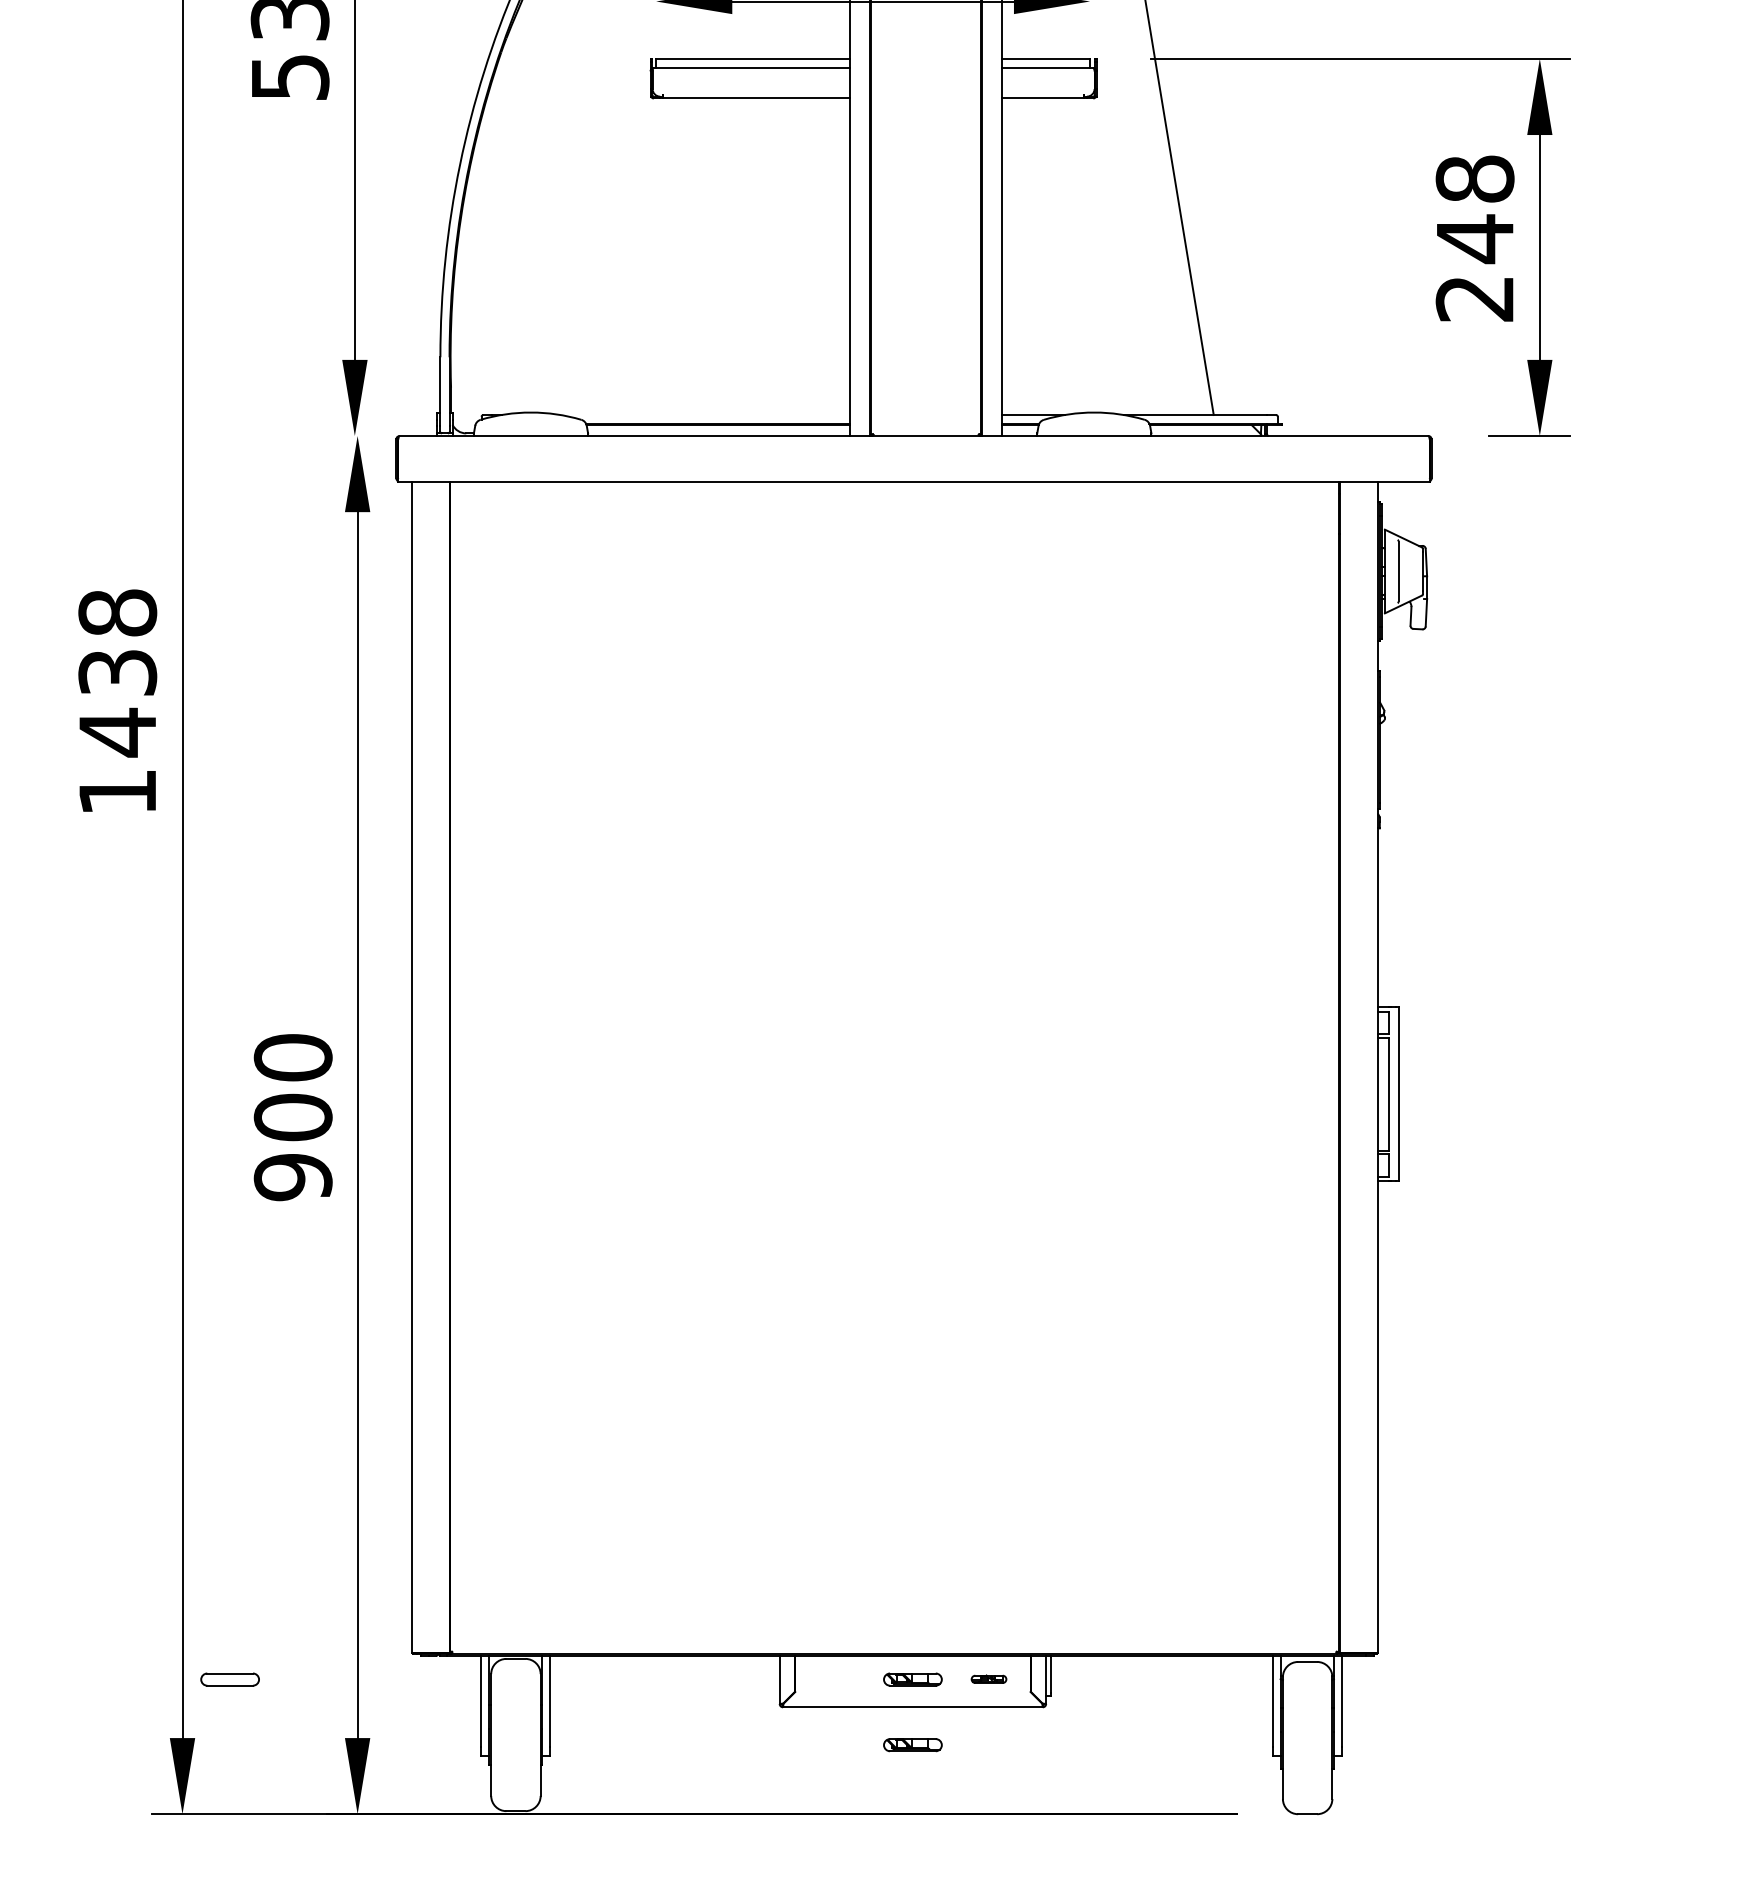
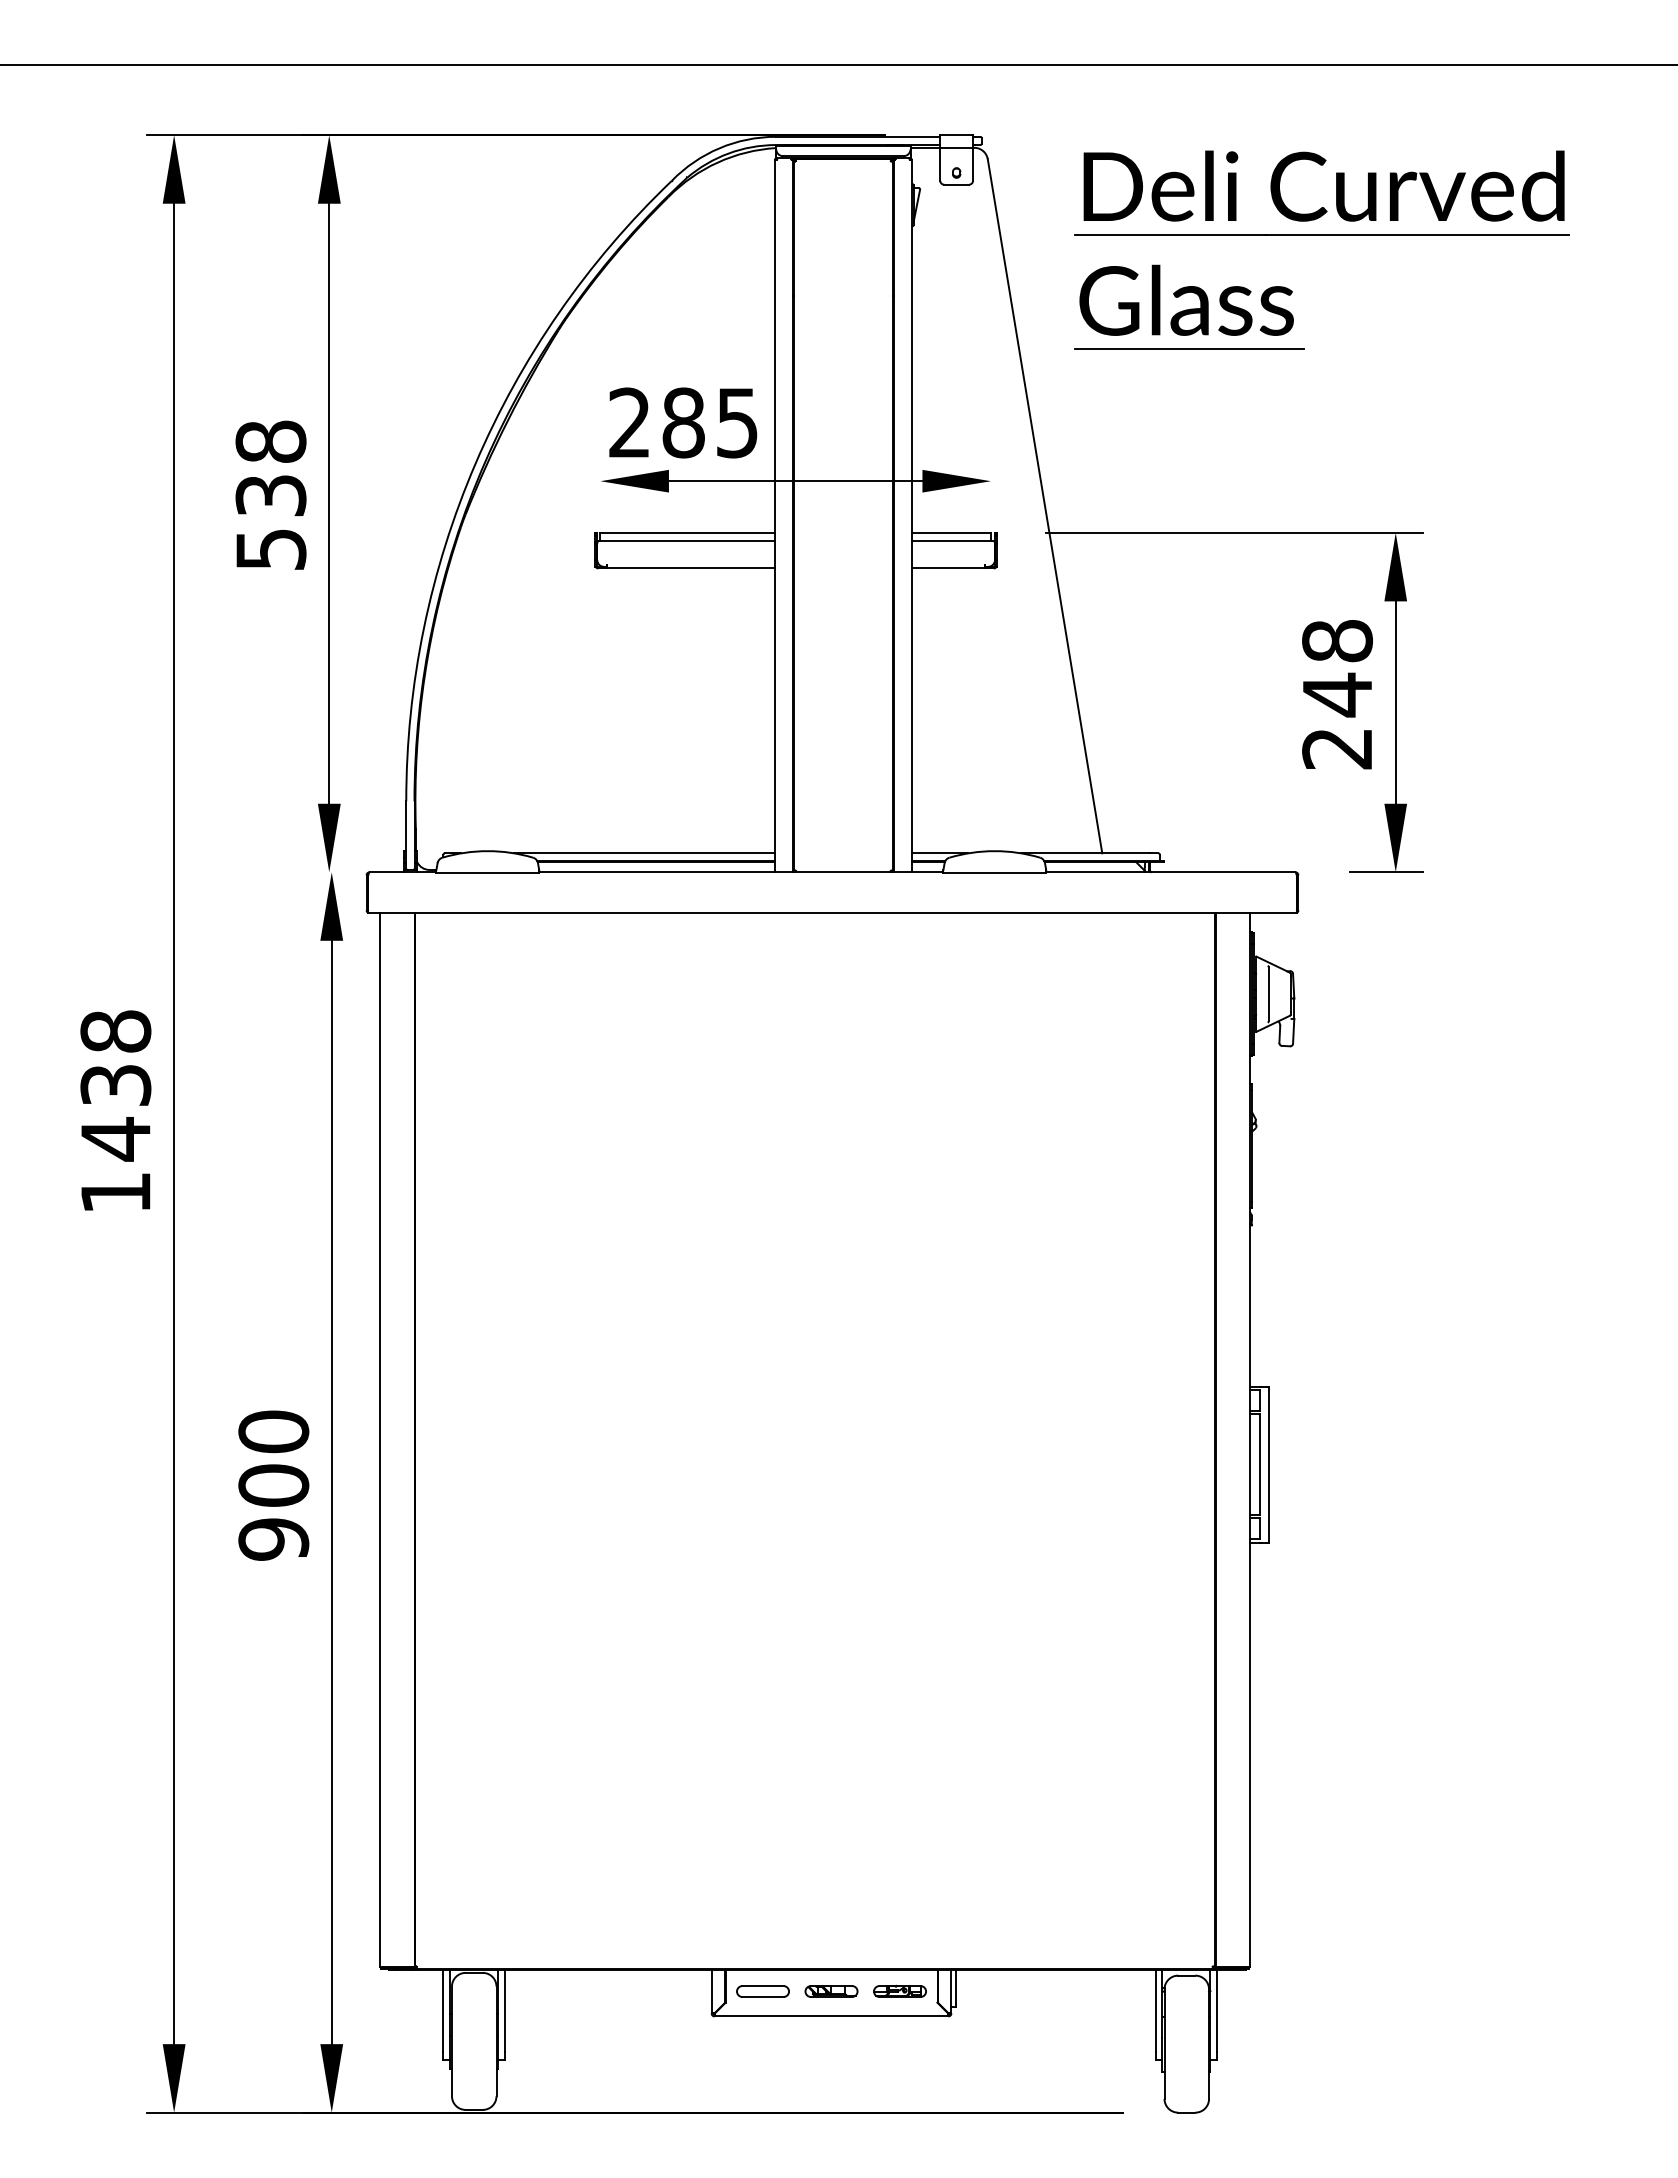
line: (705, 415) -> (644, 853), added
part: (988, 1678) -> (899, 1990), size x1.67
part: (229, 1679) -> (762, 1991), moved
part: (912, 1745) -> (831, 2050), removed

